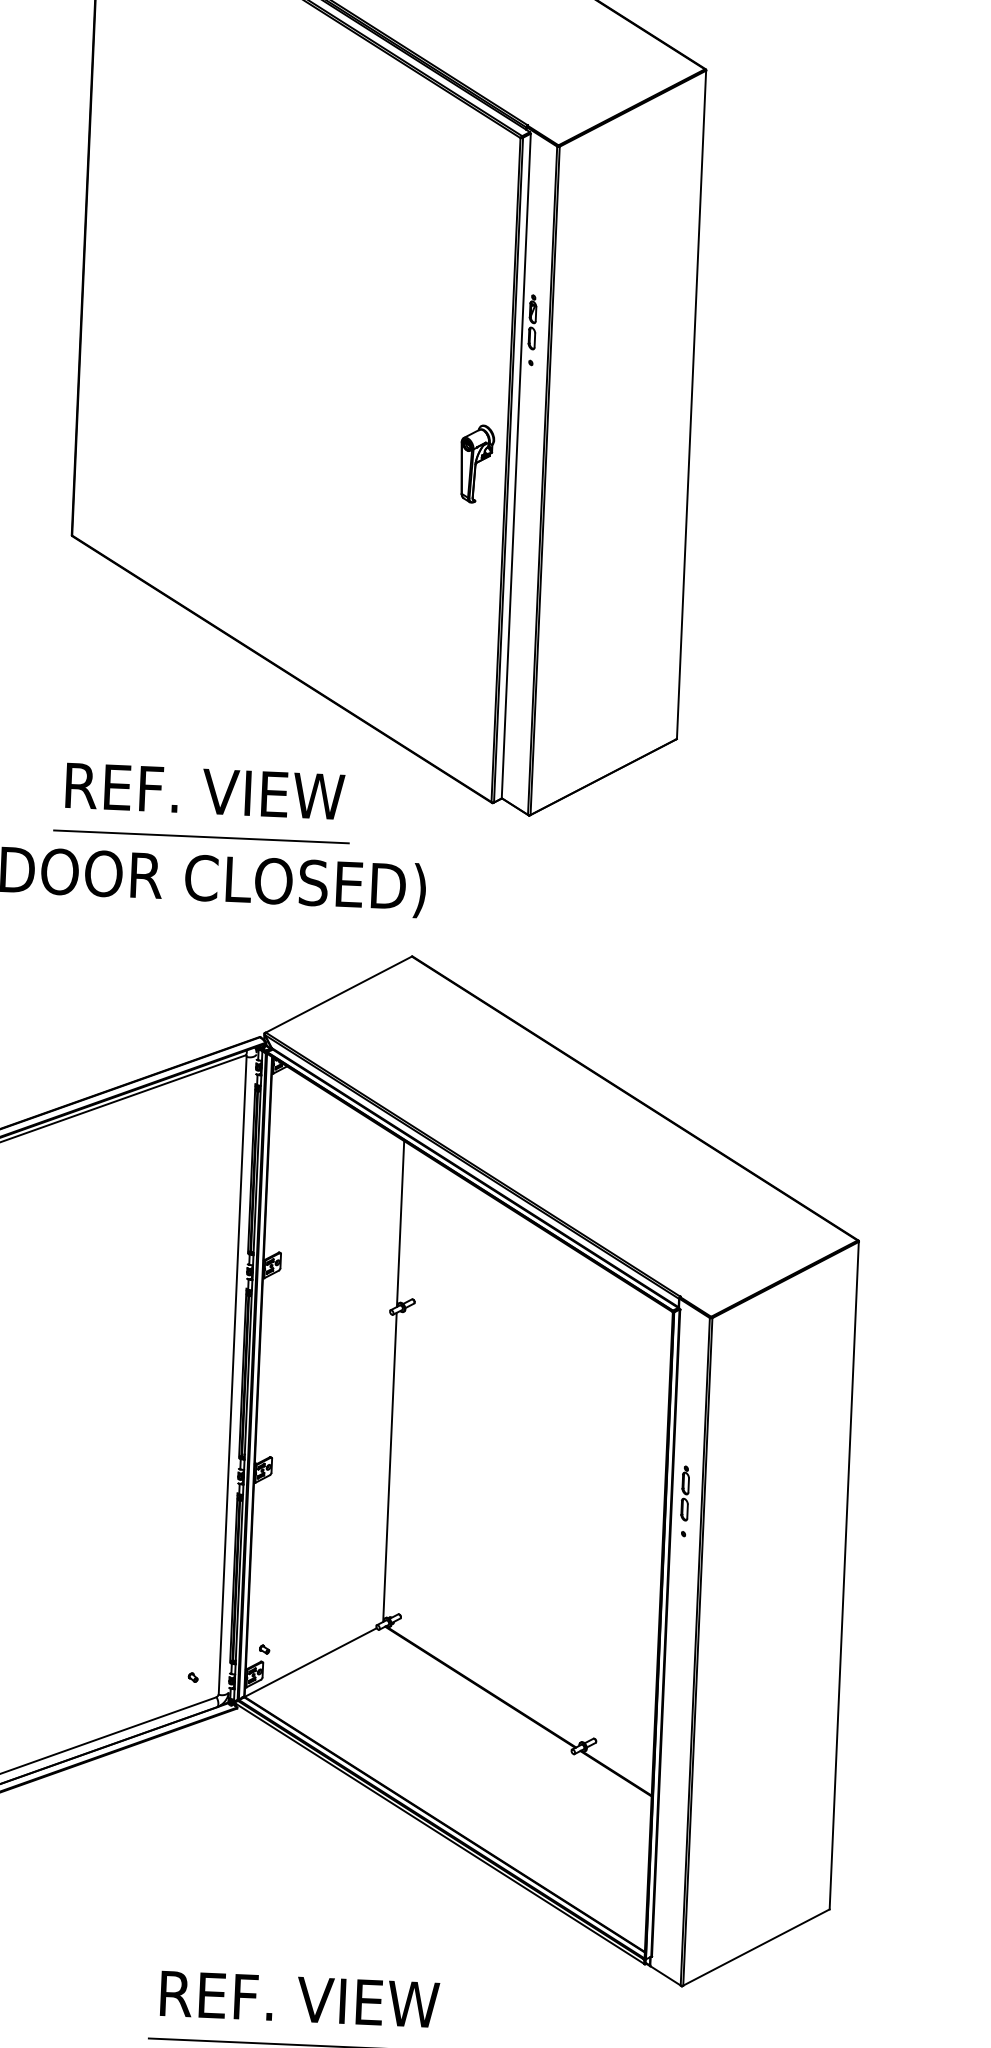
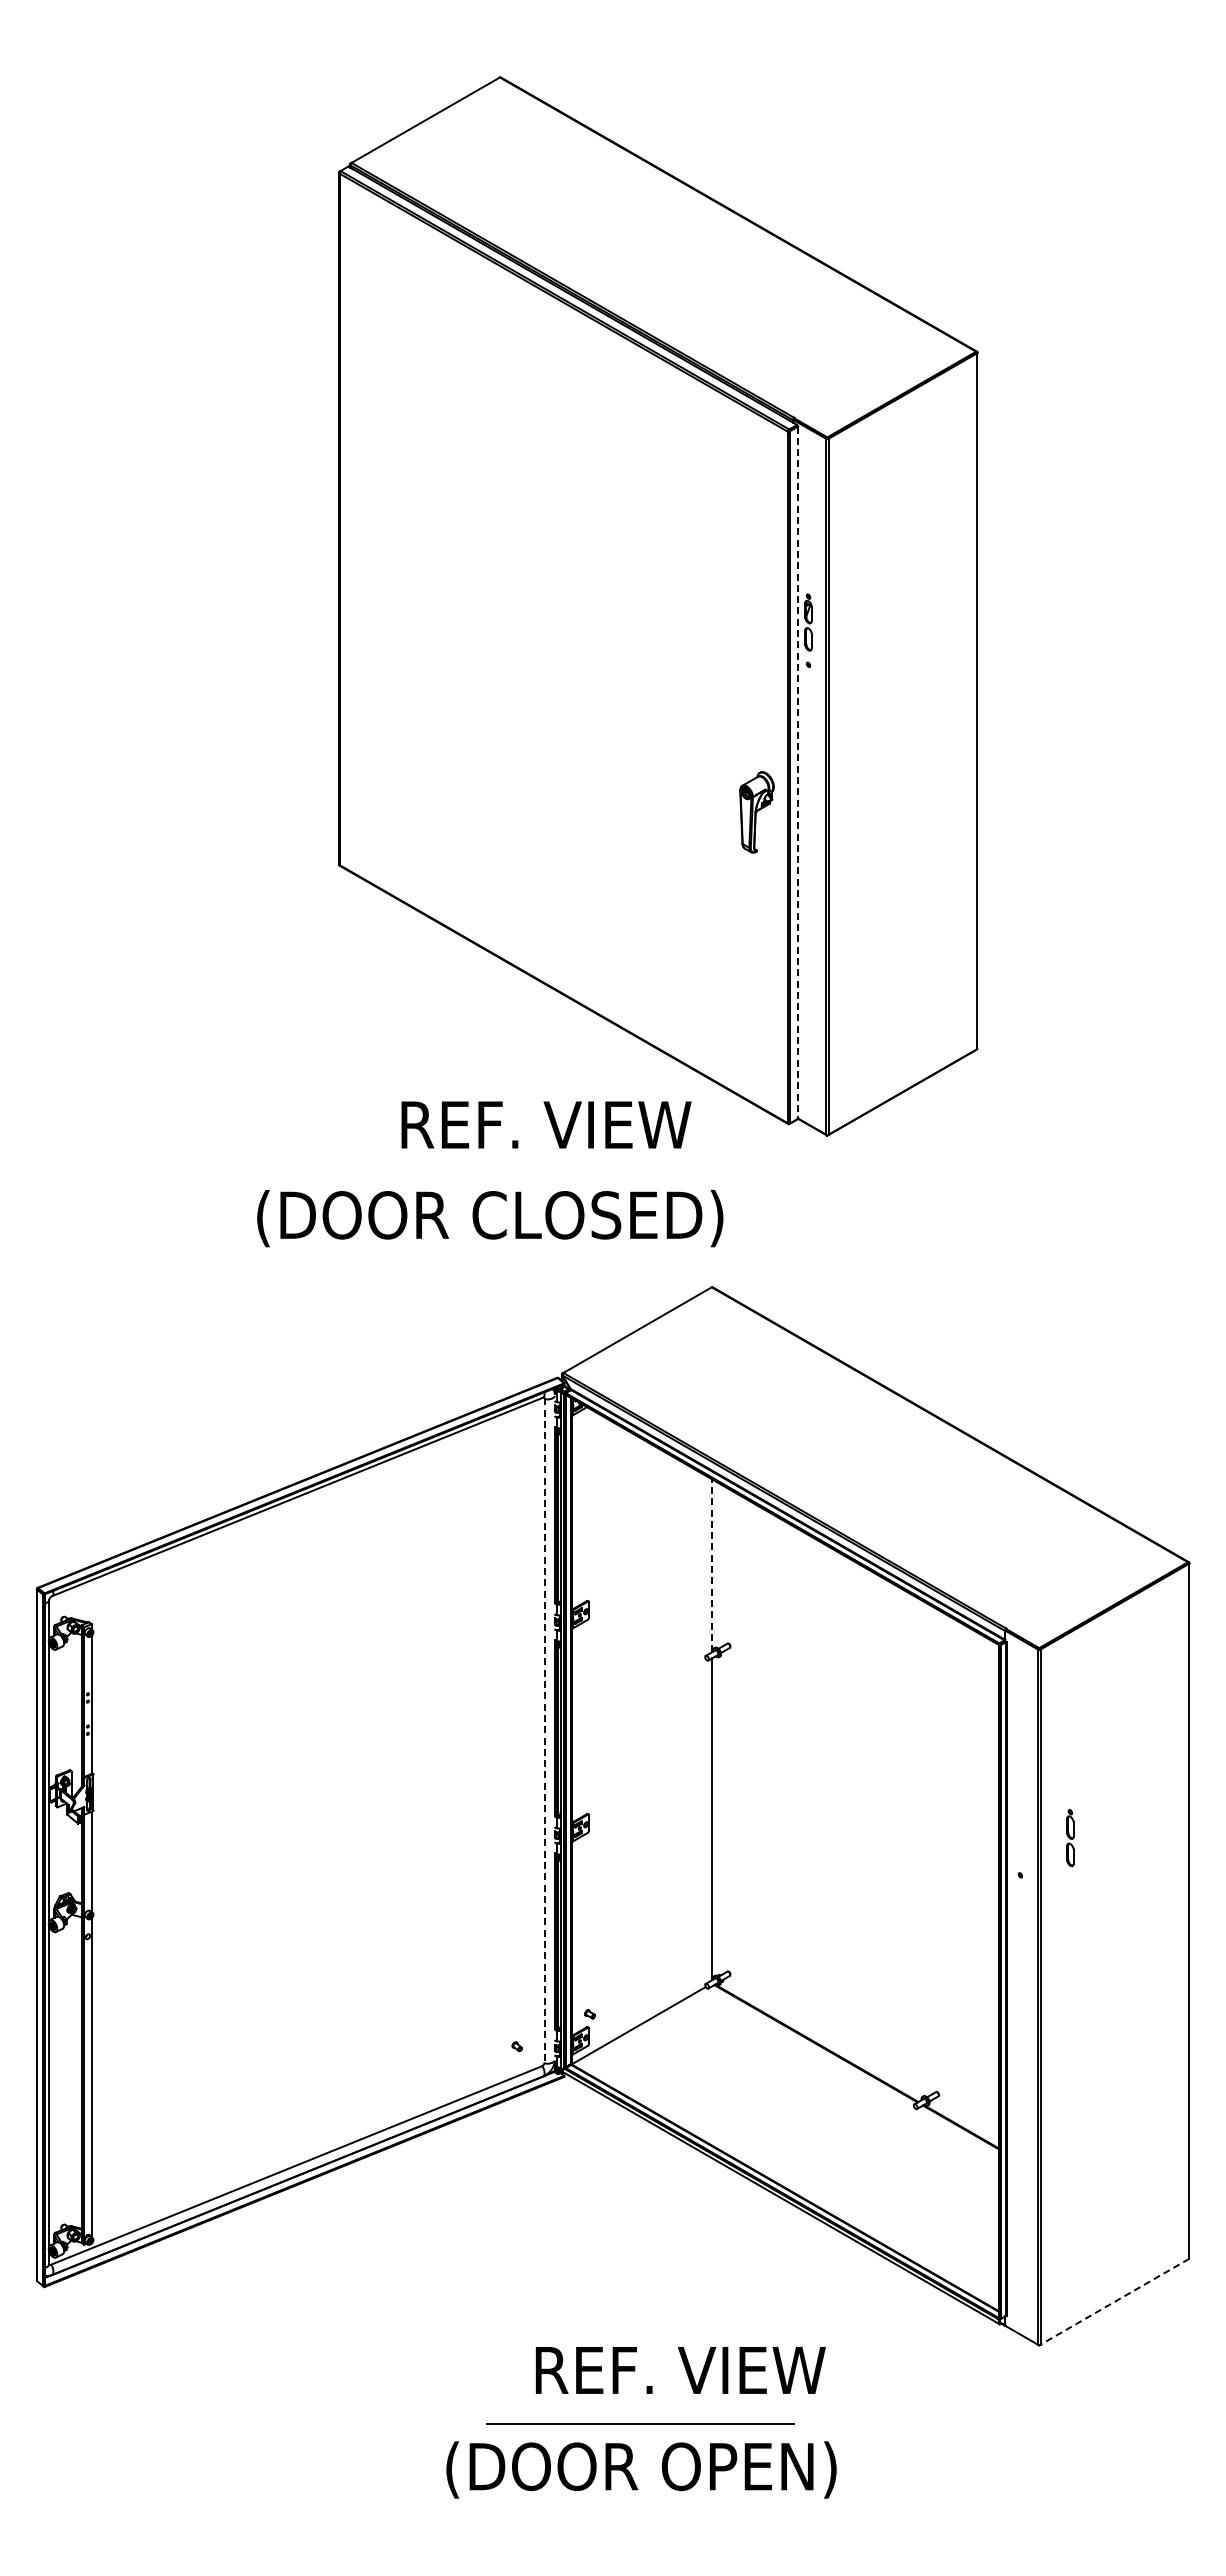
part: (476, 464) -> (756, 812), moved
line: (516, 466) -> (798, 773), solid -> dashed
text: (205, 790) -> (546, 1124), moved
line: (201, 836) -> (487, 1172), removed
line: (400, 1223) -> (712, 1565), solid -> dashed
line: (232, 1376) -> (544, 1731), solid -> dashed
part: (685, 1493) -> (1070, 1837), moved
line: (756, 1947) -> (1114, 2301), solid -> dashed
text: (299, 1999) -> (680, 2370), moved

